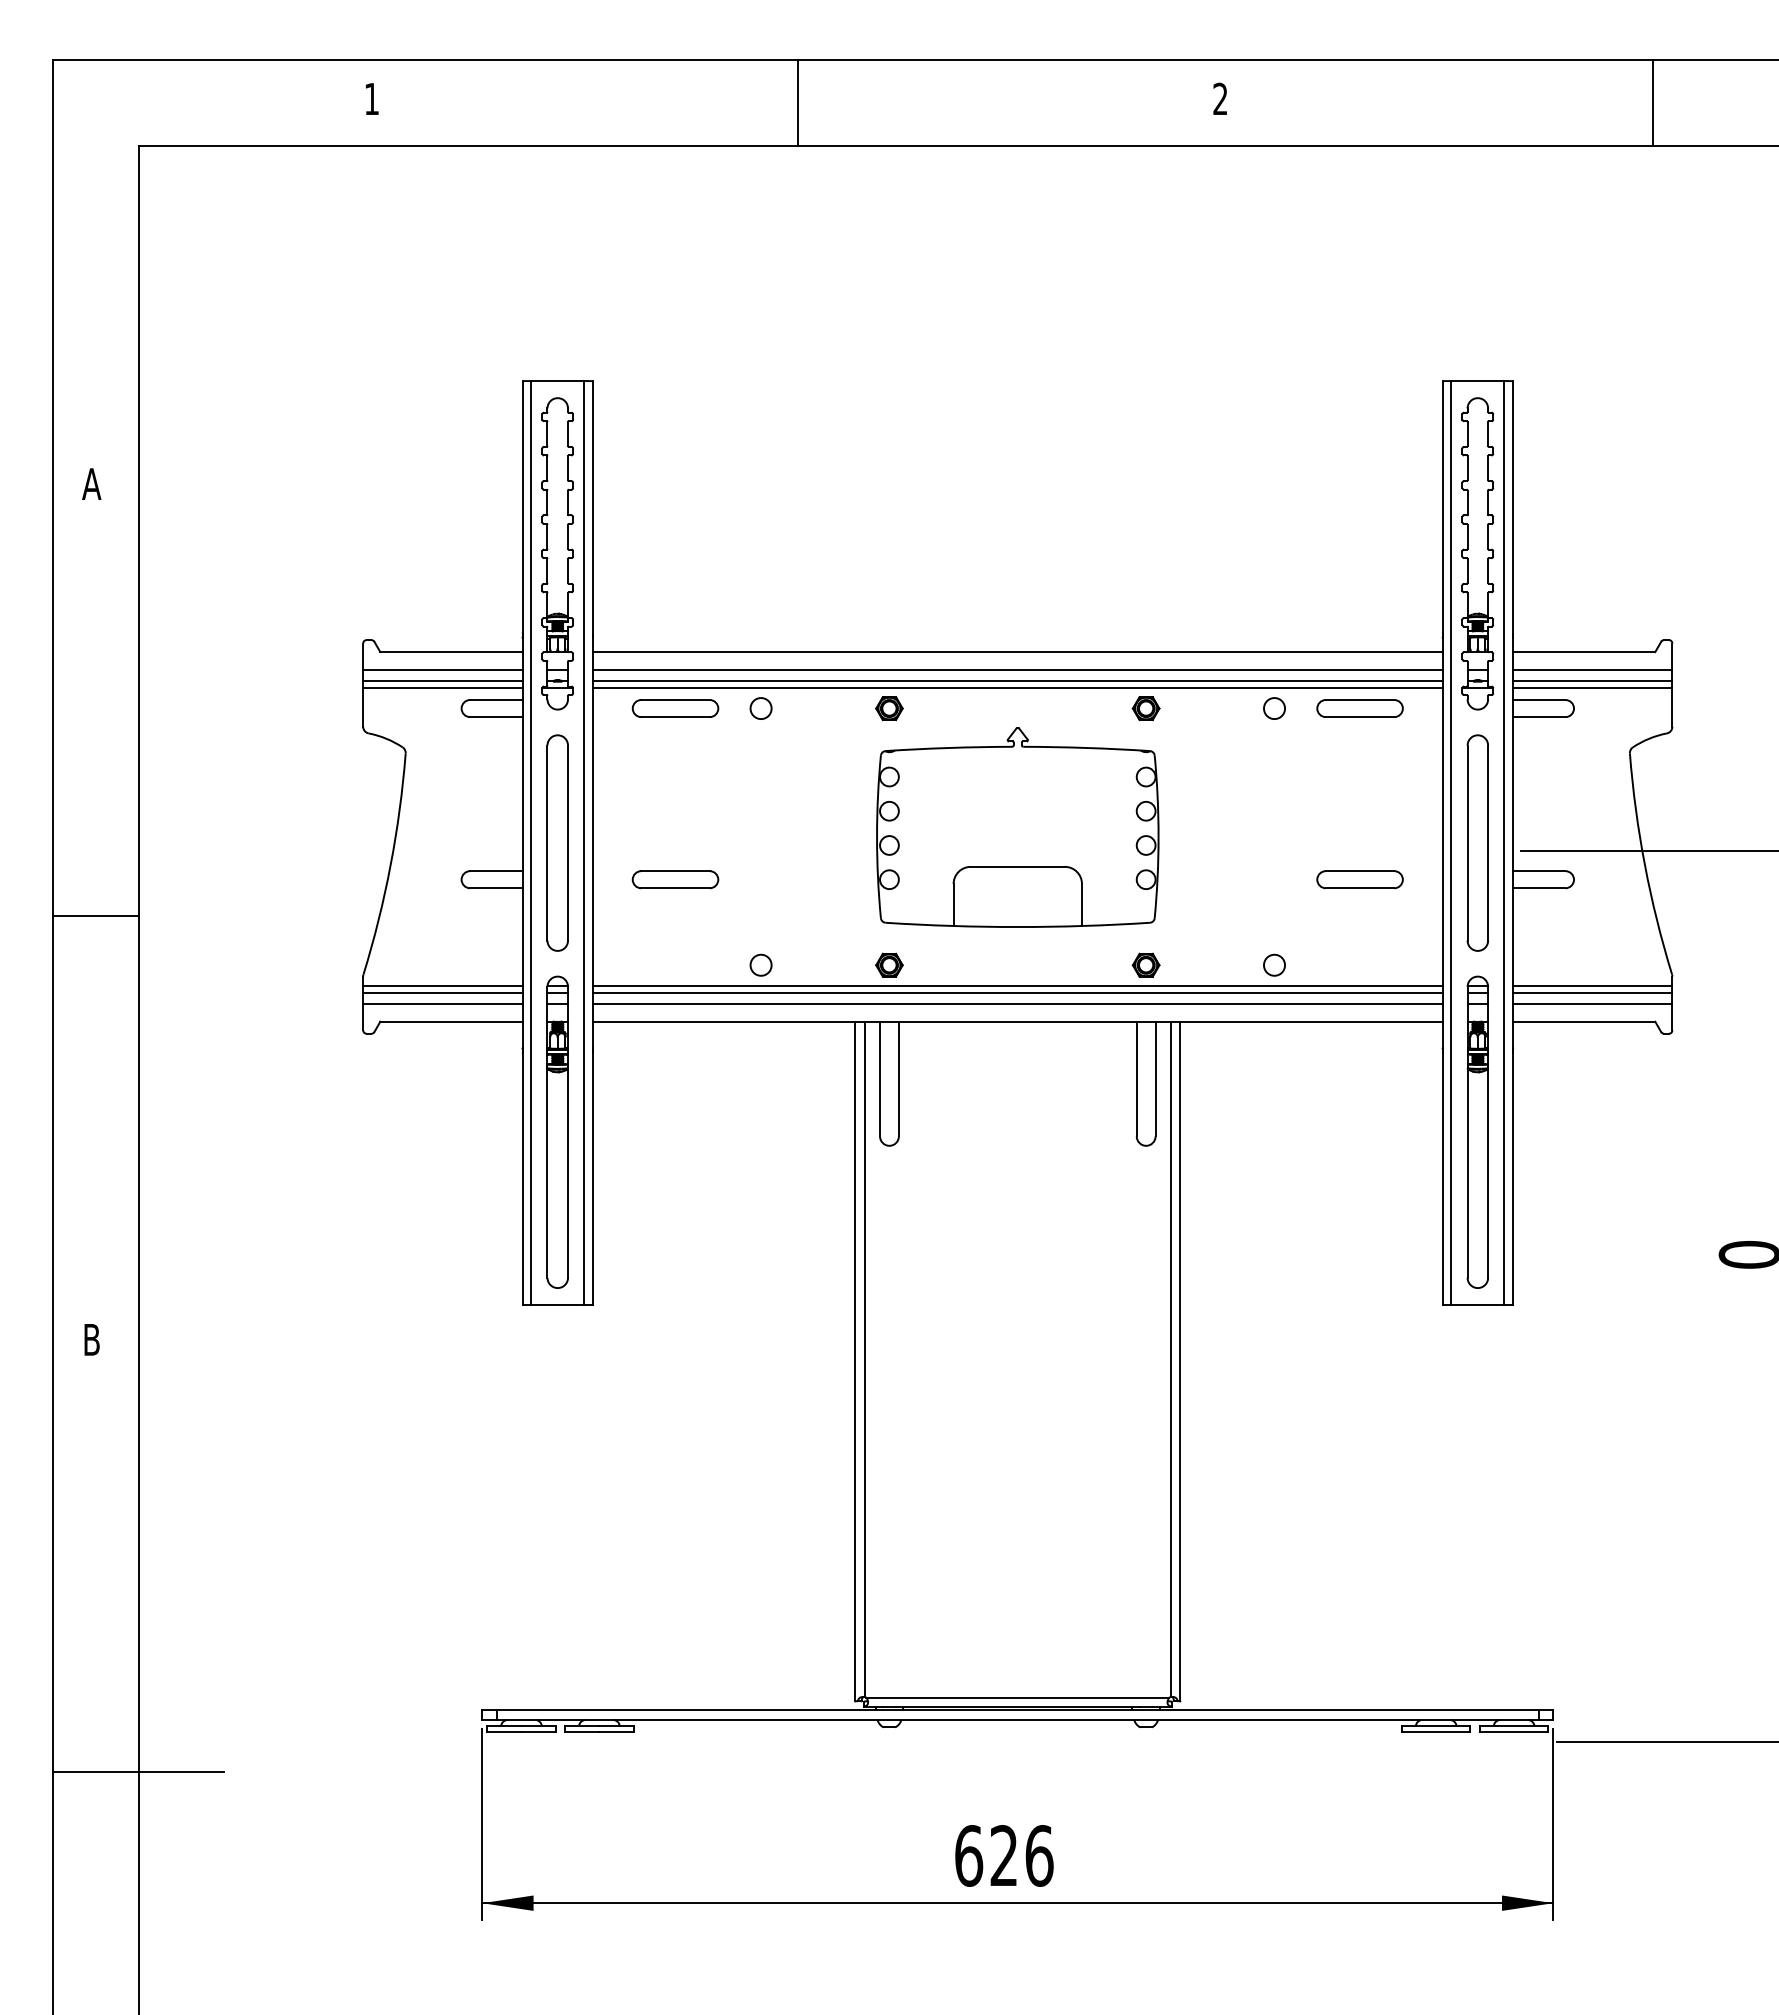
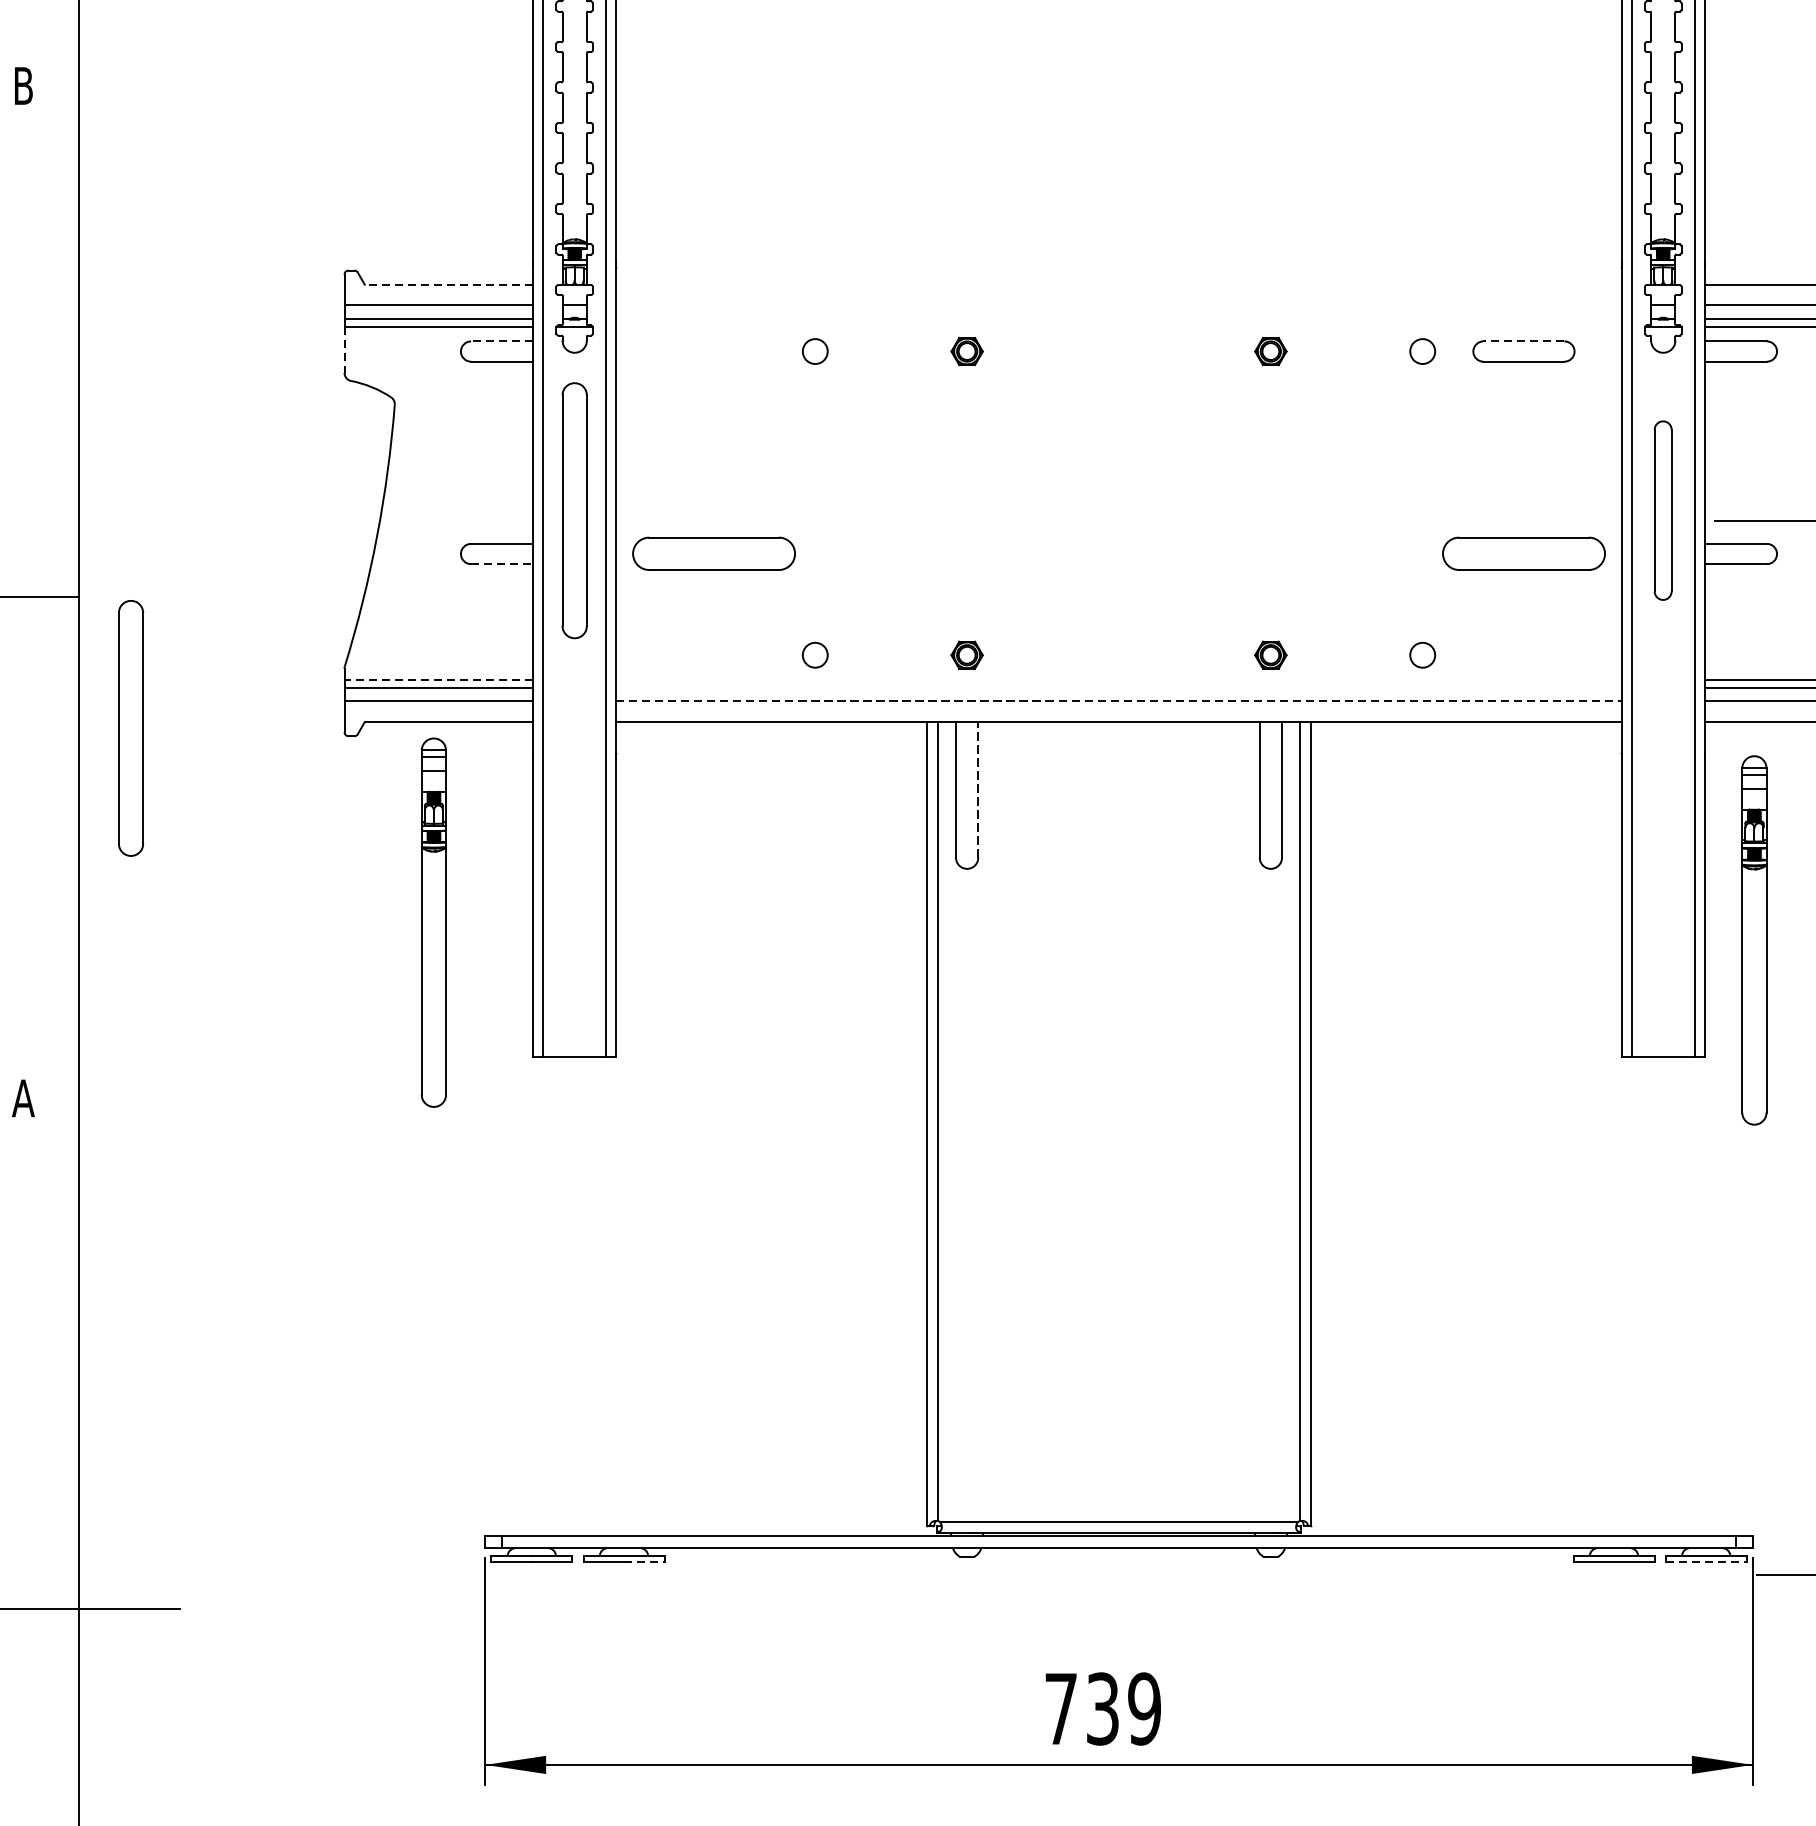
text: (91, 483) -> (23, 85), A -> B
line: (451, 652) -> (449, 285), solid -> dashed
line: (1017, 652) -> (1118, 285), removed
line: (1017, 669) -> (1118, 305), removed
line: (1017, 681) -> (1118, 319), removed
line: (1017, 687) -> (1118, 326), removed
line: (496, 700) -> (502, 342), solid -> dashed
line: (1359, 700) -> (1523, 342), solid -> dashed
line: (363, 707) -> (344, 350), solid -> dashed
part: (675, 708) -> (714, 351), removed
part: (1017, 827) -> (1118, 492), removed
part: (1477, 842) -> (1662, 510), size x0.7
part: (675, 879) -> (714, 553), size x1.6
part: (1359, 879) -> (1523, 553), size x1.6
line: (497, 888) -> (503, 564), solid -> dashed
line: (443, 986) -> (439, 680), solid -> dashed
line: (1017, 986) -> (1118, 680), removed
line: (1017, 992) -> (1118, 687), removed
line: (1018, 1004) -> (1119, 701), solid -> dashed
part: (182, 1026) -> (130, 727), added
line: (898, 1078) -> (977, 789), solid -> dashed
part: (557, 1131) -> (433, 921), moved
part: (1477, 1131) -> (1753, 939), moved
text: (91, 1339) -> (23, 1098), B -> A
line: (617, 1731) -> (645, 1561), solid -> dashed
line: (1514, 1731) -> (1706, 1561), solid -> dashed
text: (1004, 1855) -> (1103, 1708), 626 -> 739

